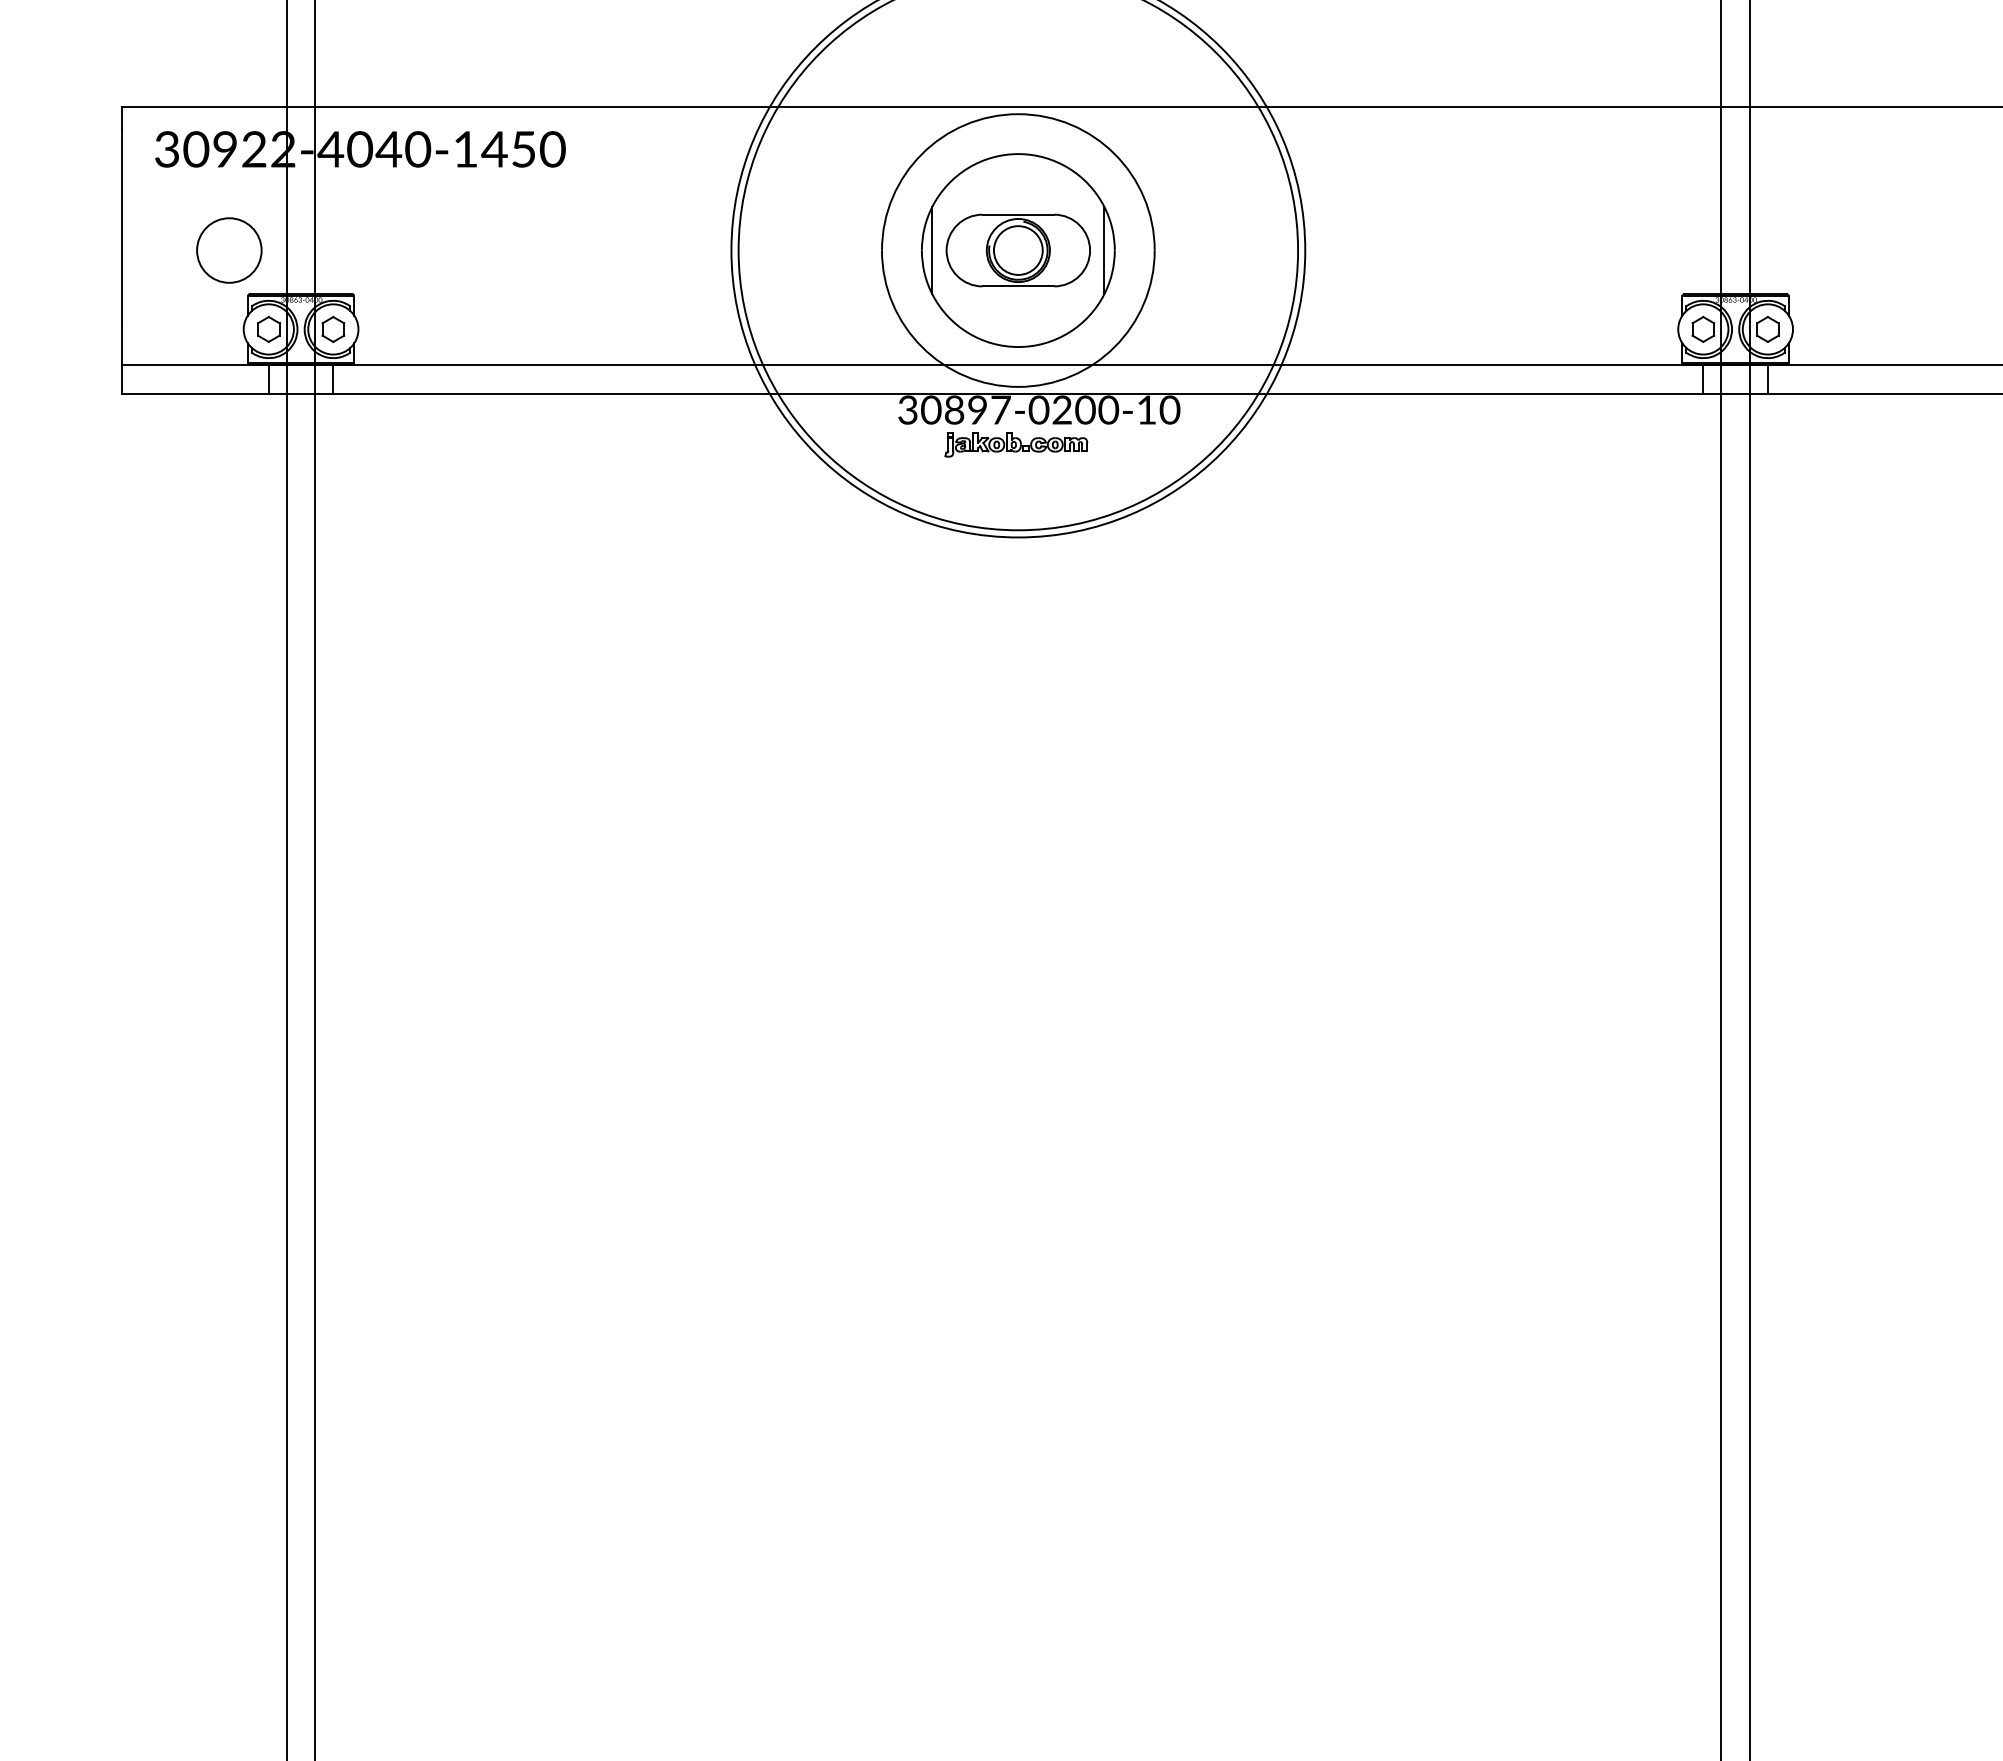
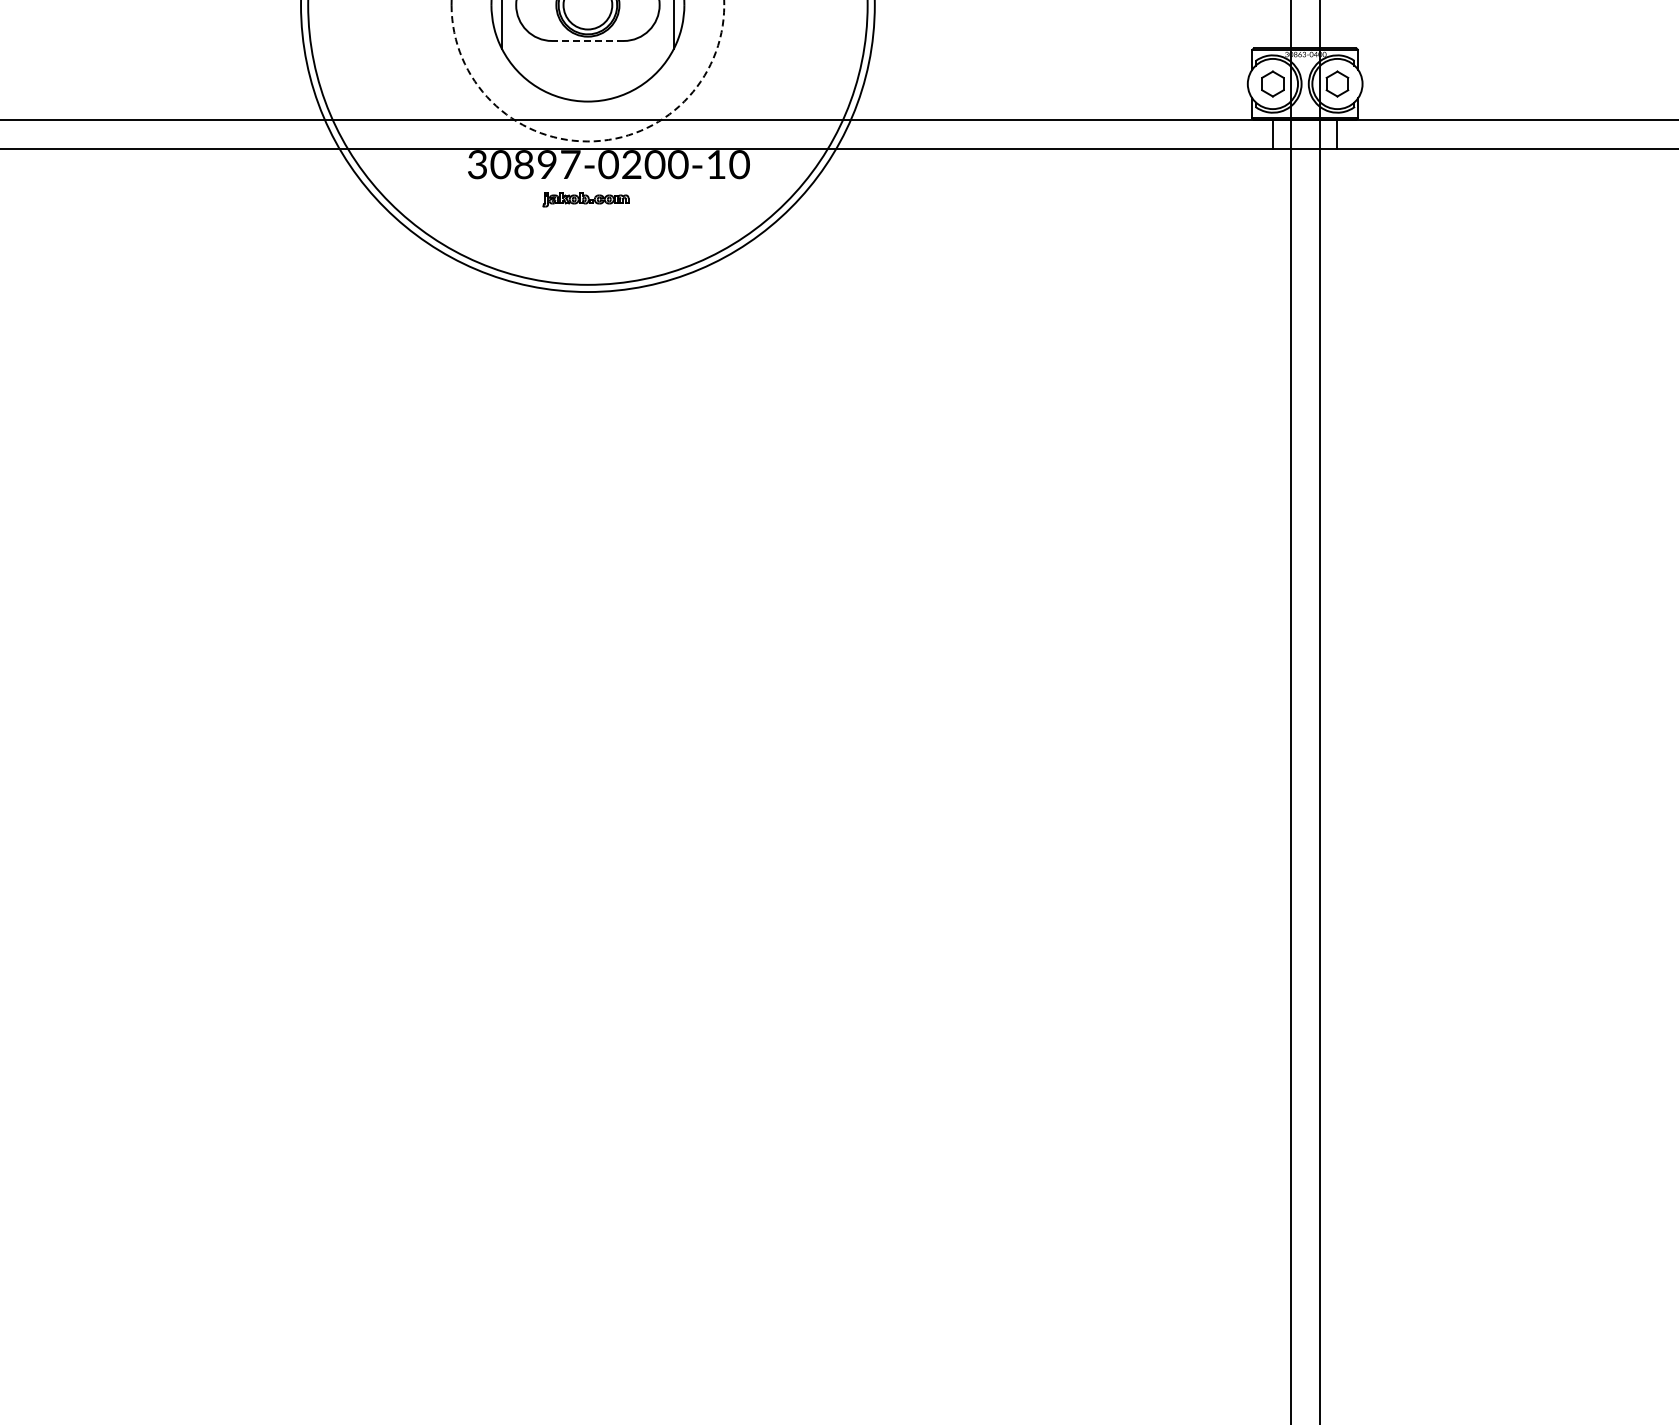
line: (1018, 286) -> (588, 41), solid -> dashed
arc: (1018, 386) -> (588, 141), solid -> dashed
part: (1016, 444) -> (586, 199), size x0.6

